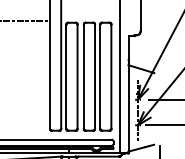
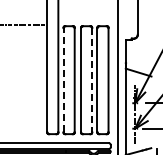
line: (66, 76) -> (63, 79), solid -> dashed
line: (95, 76) -> (92, 79), solid -> dashed

